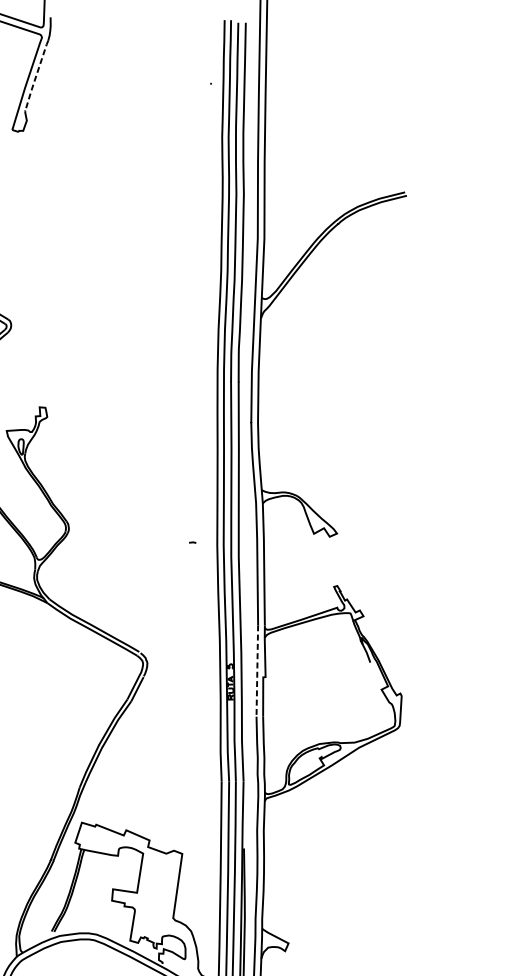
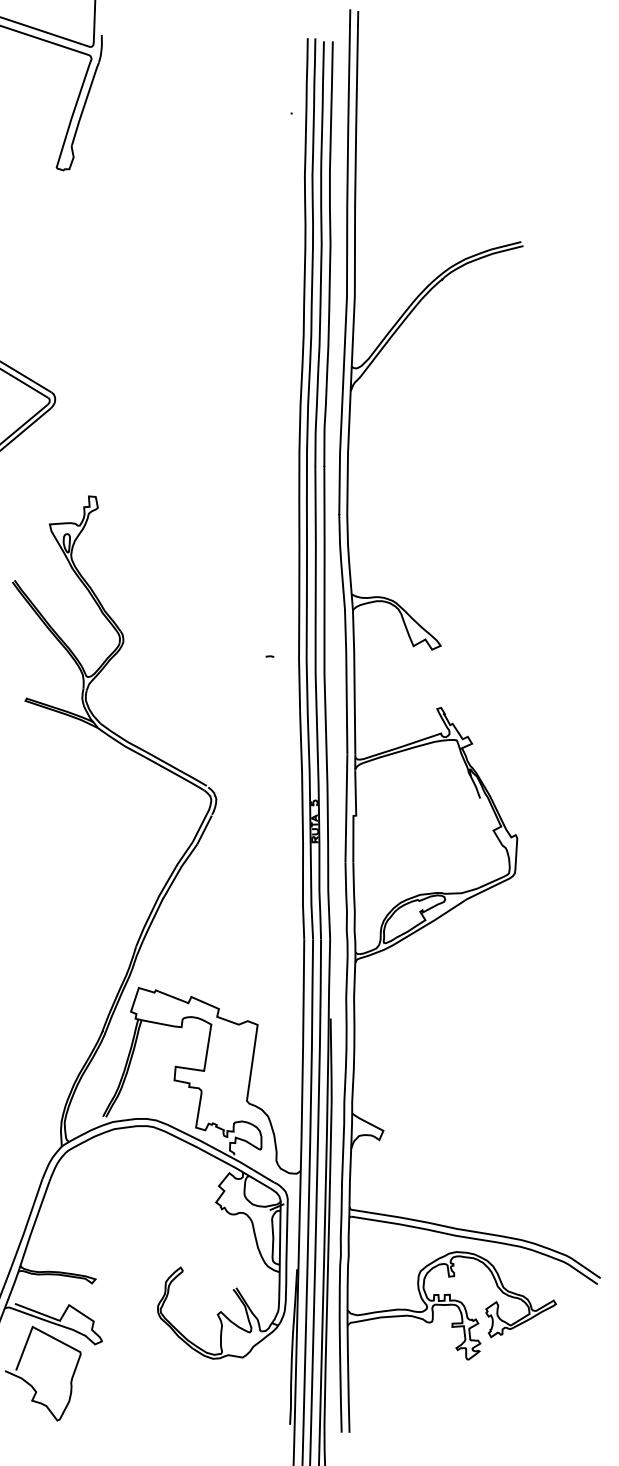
line: (36, 75) -> (85, 103), dashed -> solid
line: (257, 671) -> (346, 808), dashed -> solid

